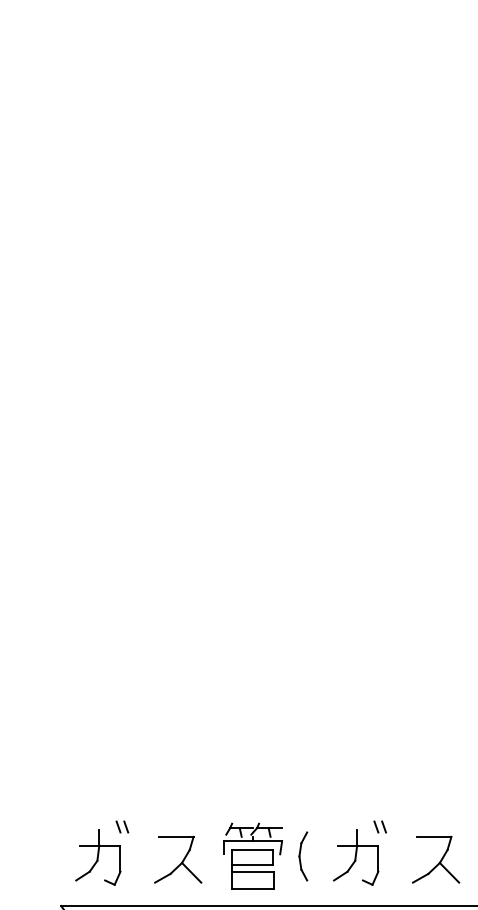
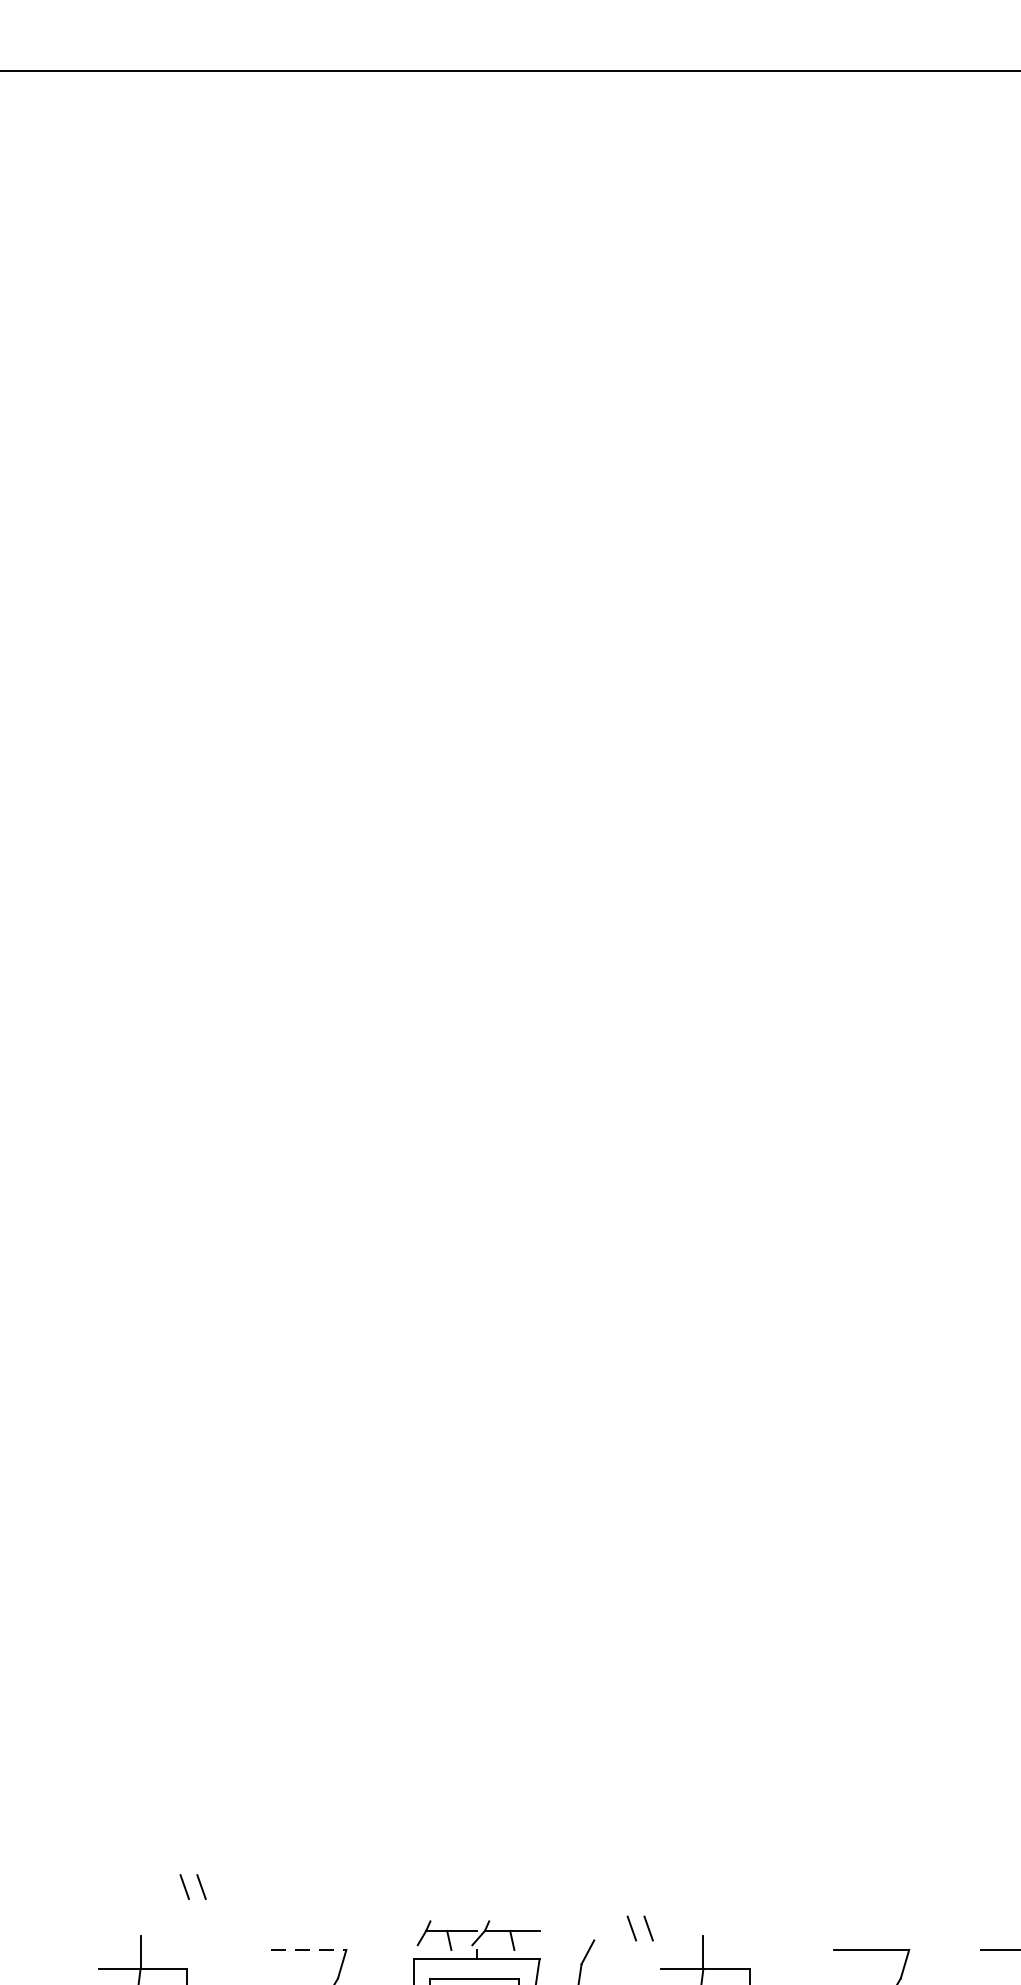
part: (122, 826) -> (193, 1885), moved
part: (379, 826) -> (638, 1927), moved
line: (176, 836) -> (309, 1949), solid -> dashed

